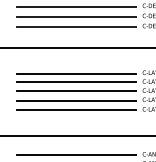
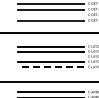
line: (77, 17) -> (51, 15), removed
line: (77, 90) -> (51, 56), removed
line: (75, 110) -> (50, 67), solid -> dashed

